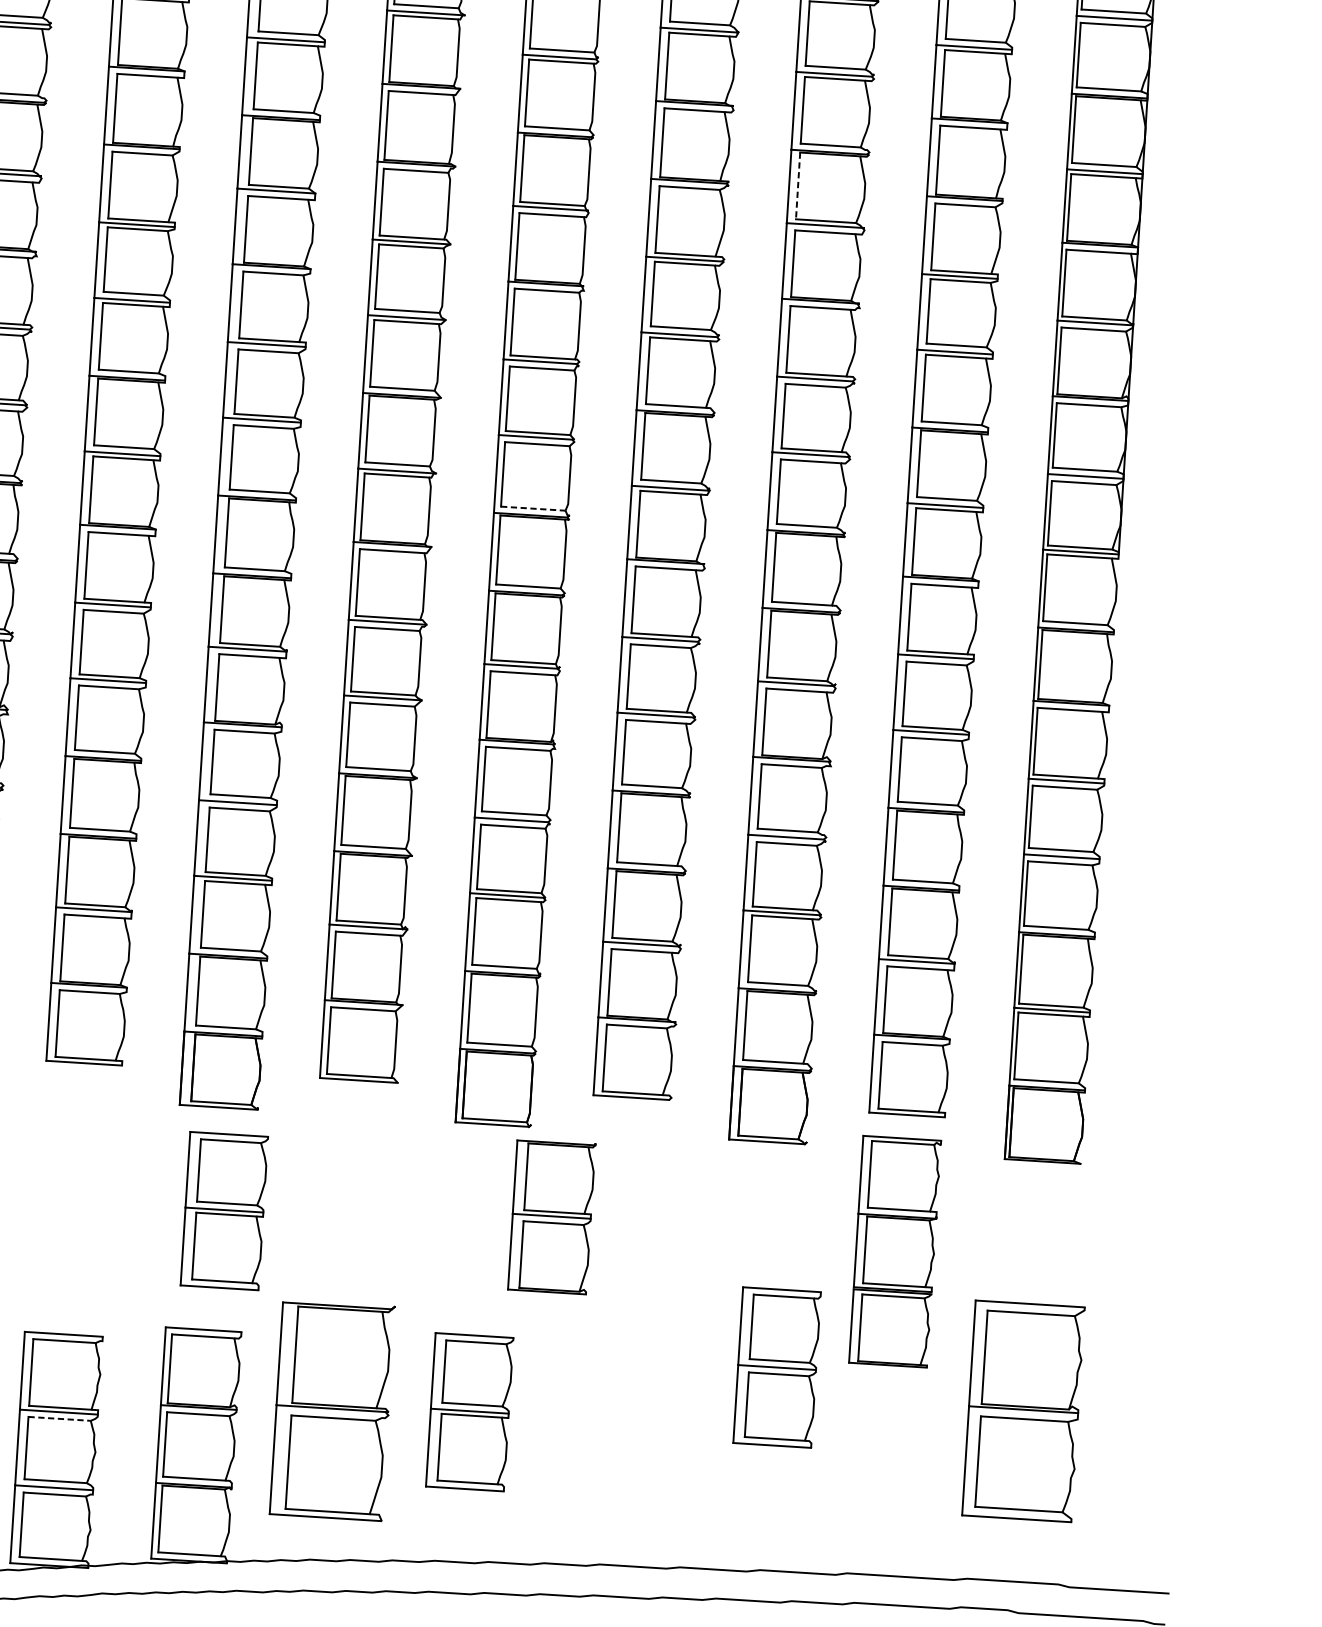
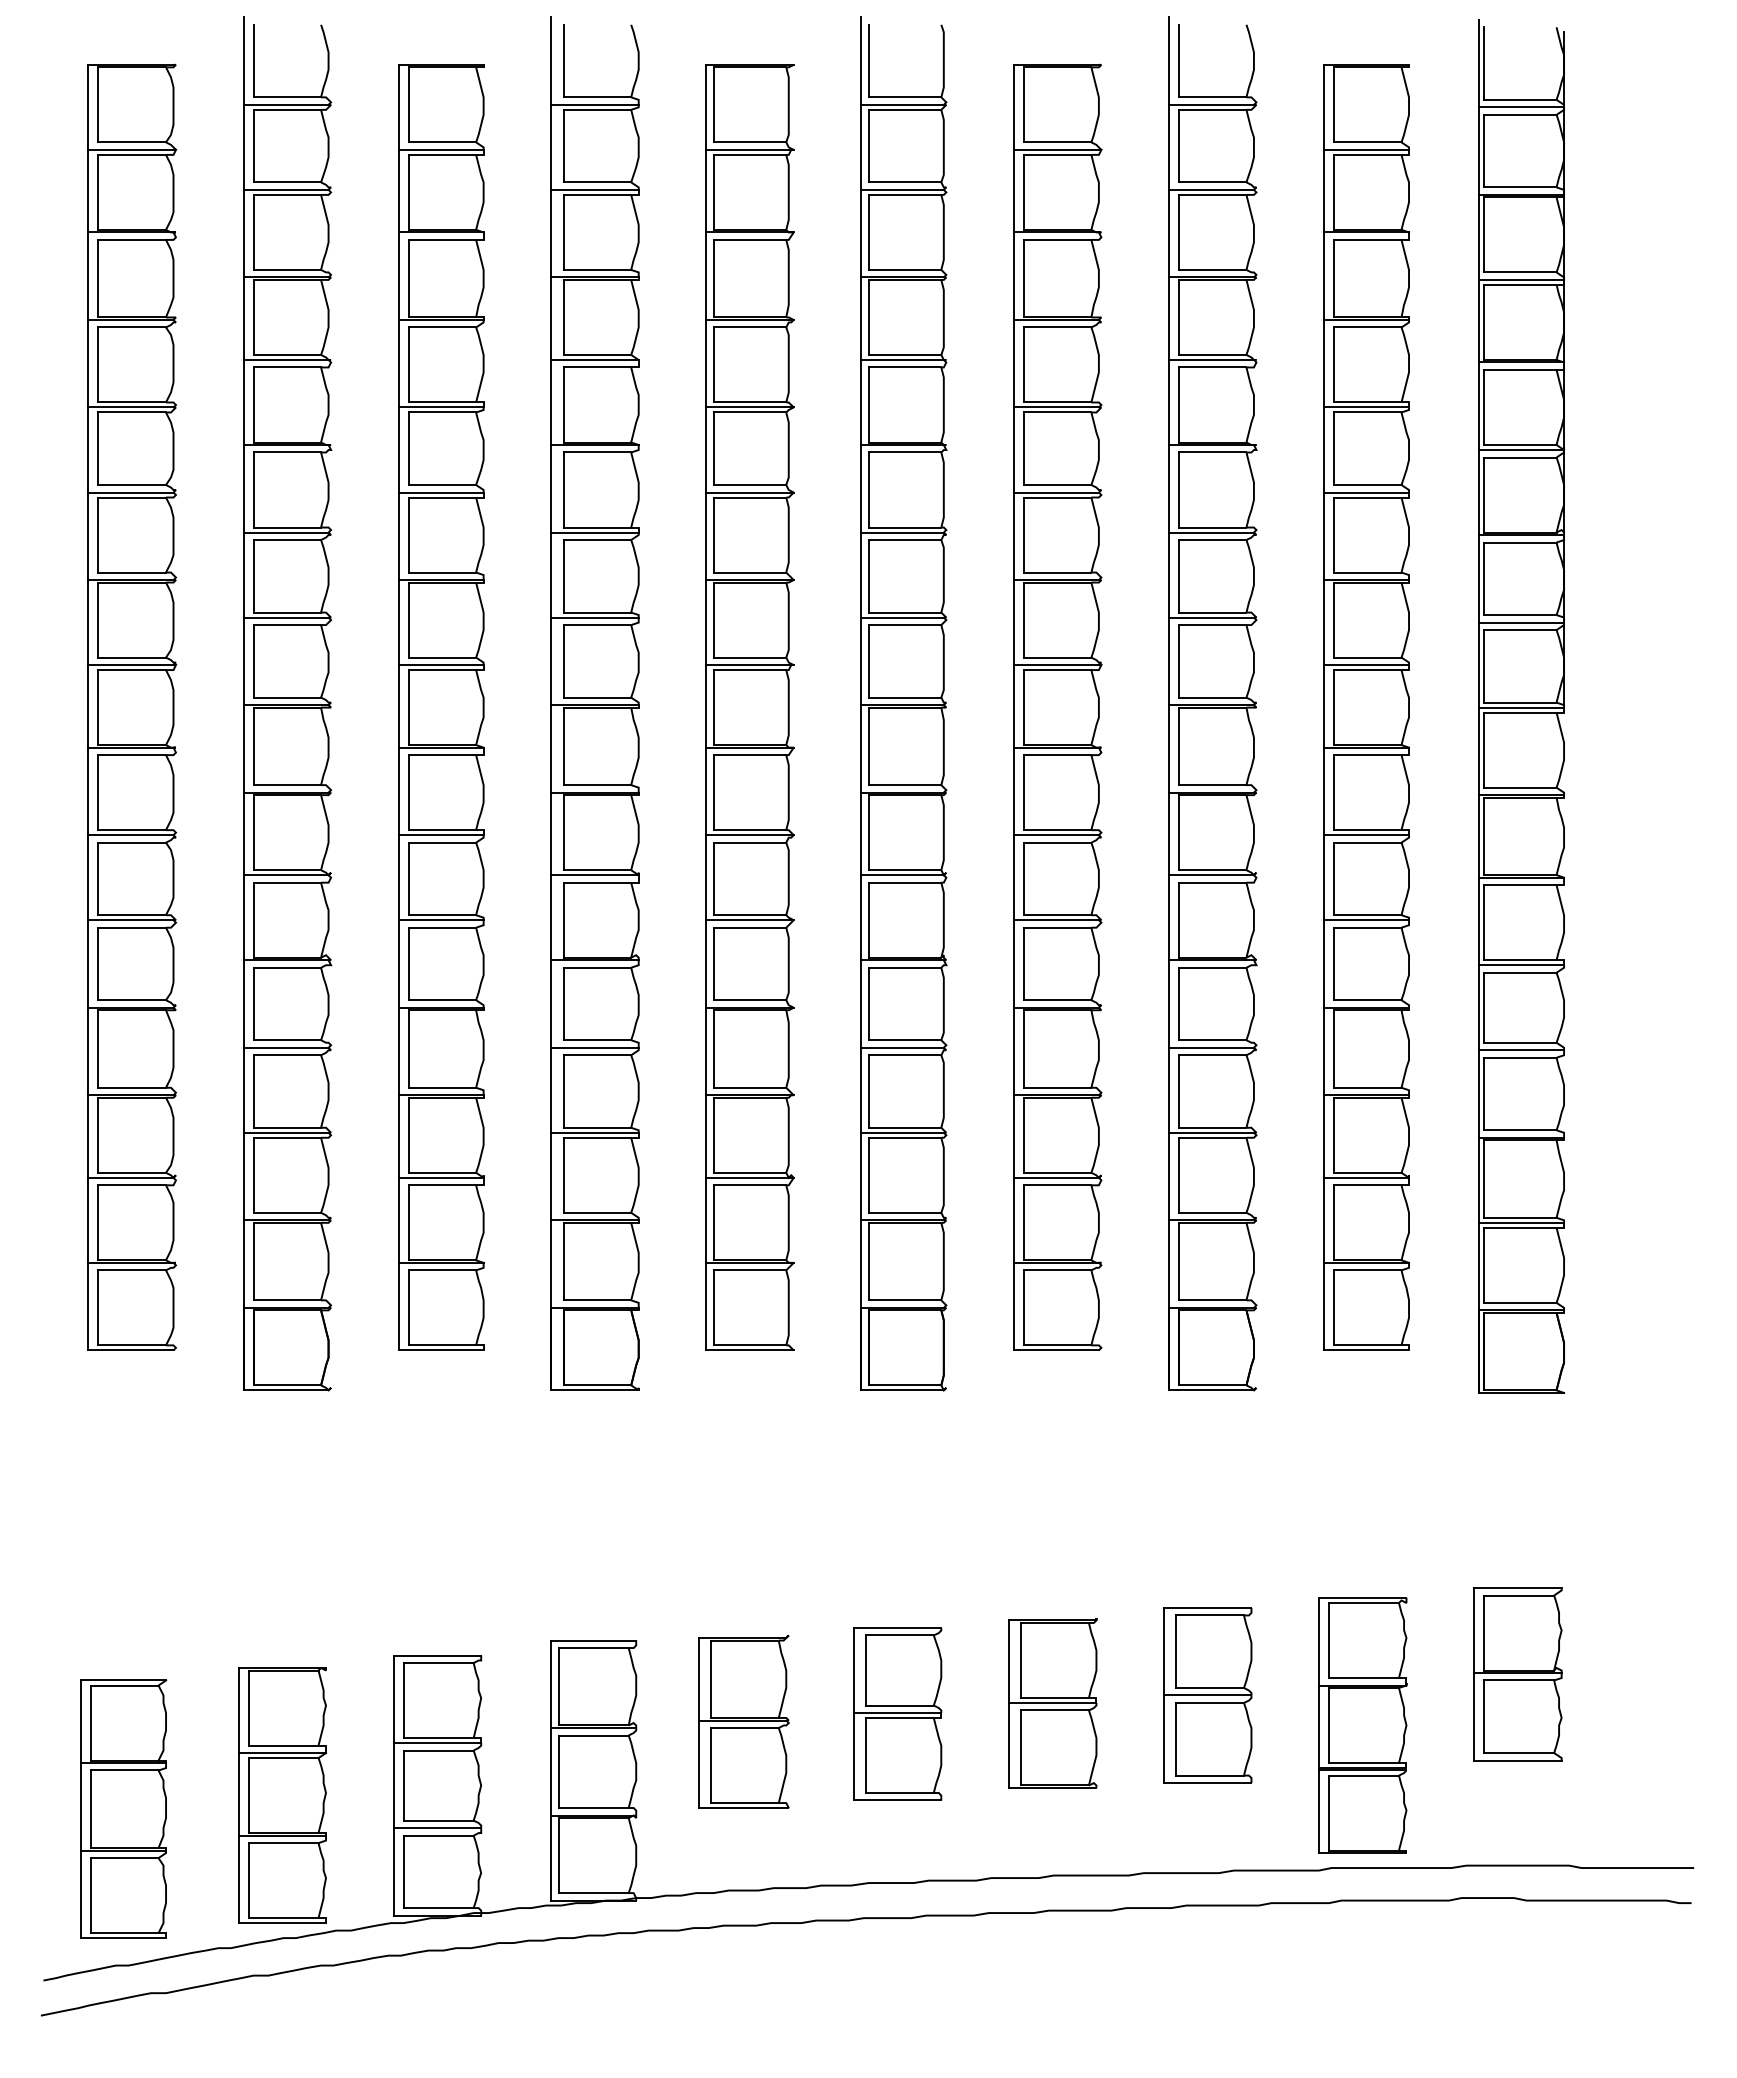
line: (797, 185) -> (1178, 317), dashed -> solid
line: (533, 508) -> (905, 697), dashed -> solid
part: (224, 1210) -> (608, 1505), removed
part: (551, 1216) -> (1052, 1703), moved
part: (894, 1251) -> (1362, 1725), moved
part: (776, 1367) -> (1207, 1695), moved
part: (332, 1410) -> (743, 1721), size x0.71
part: (1023, 1411) -> (1517, 1674), size x0.71
line: (60, 1418) -> (439, 1750), dashed -> solid

